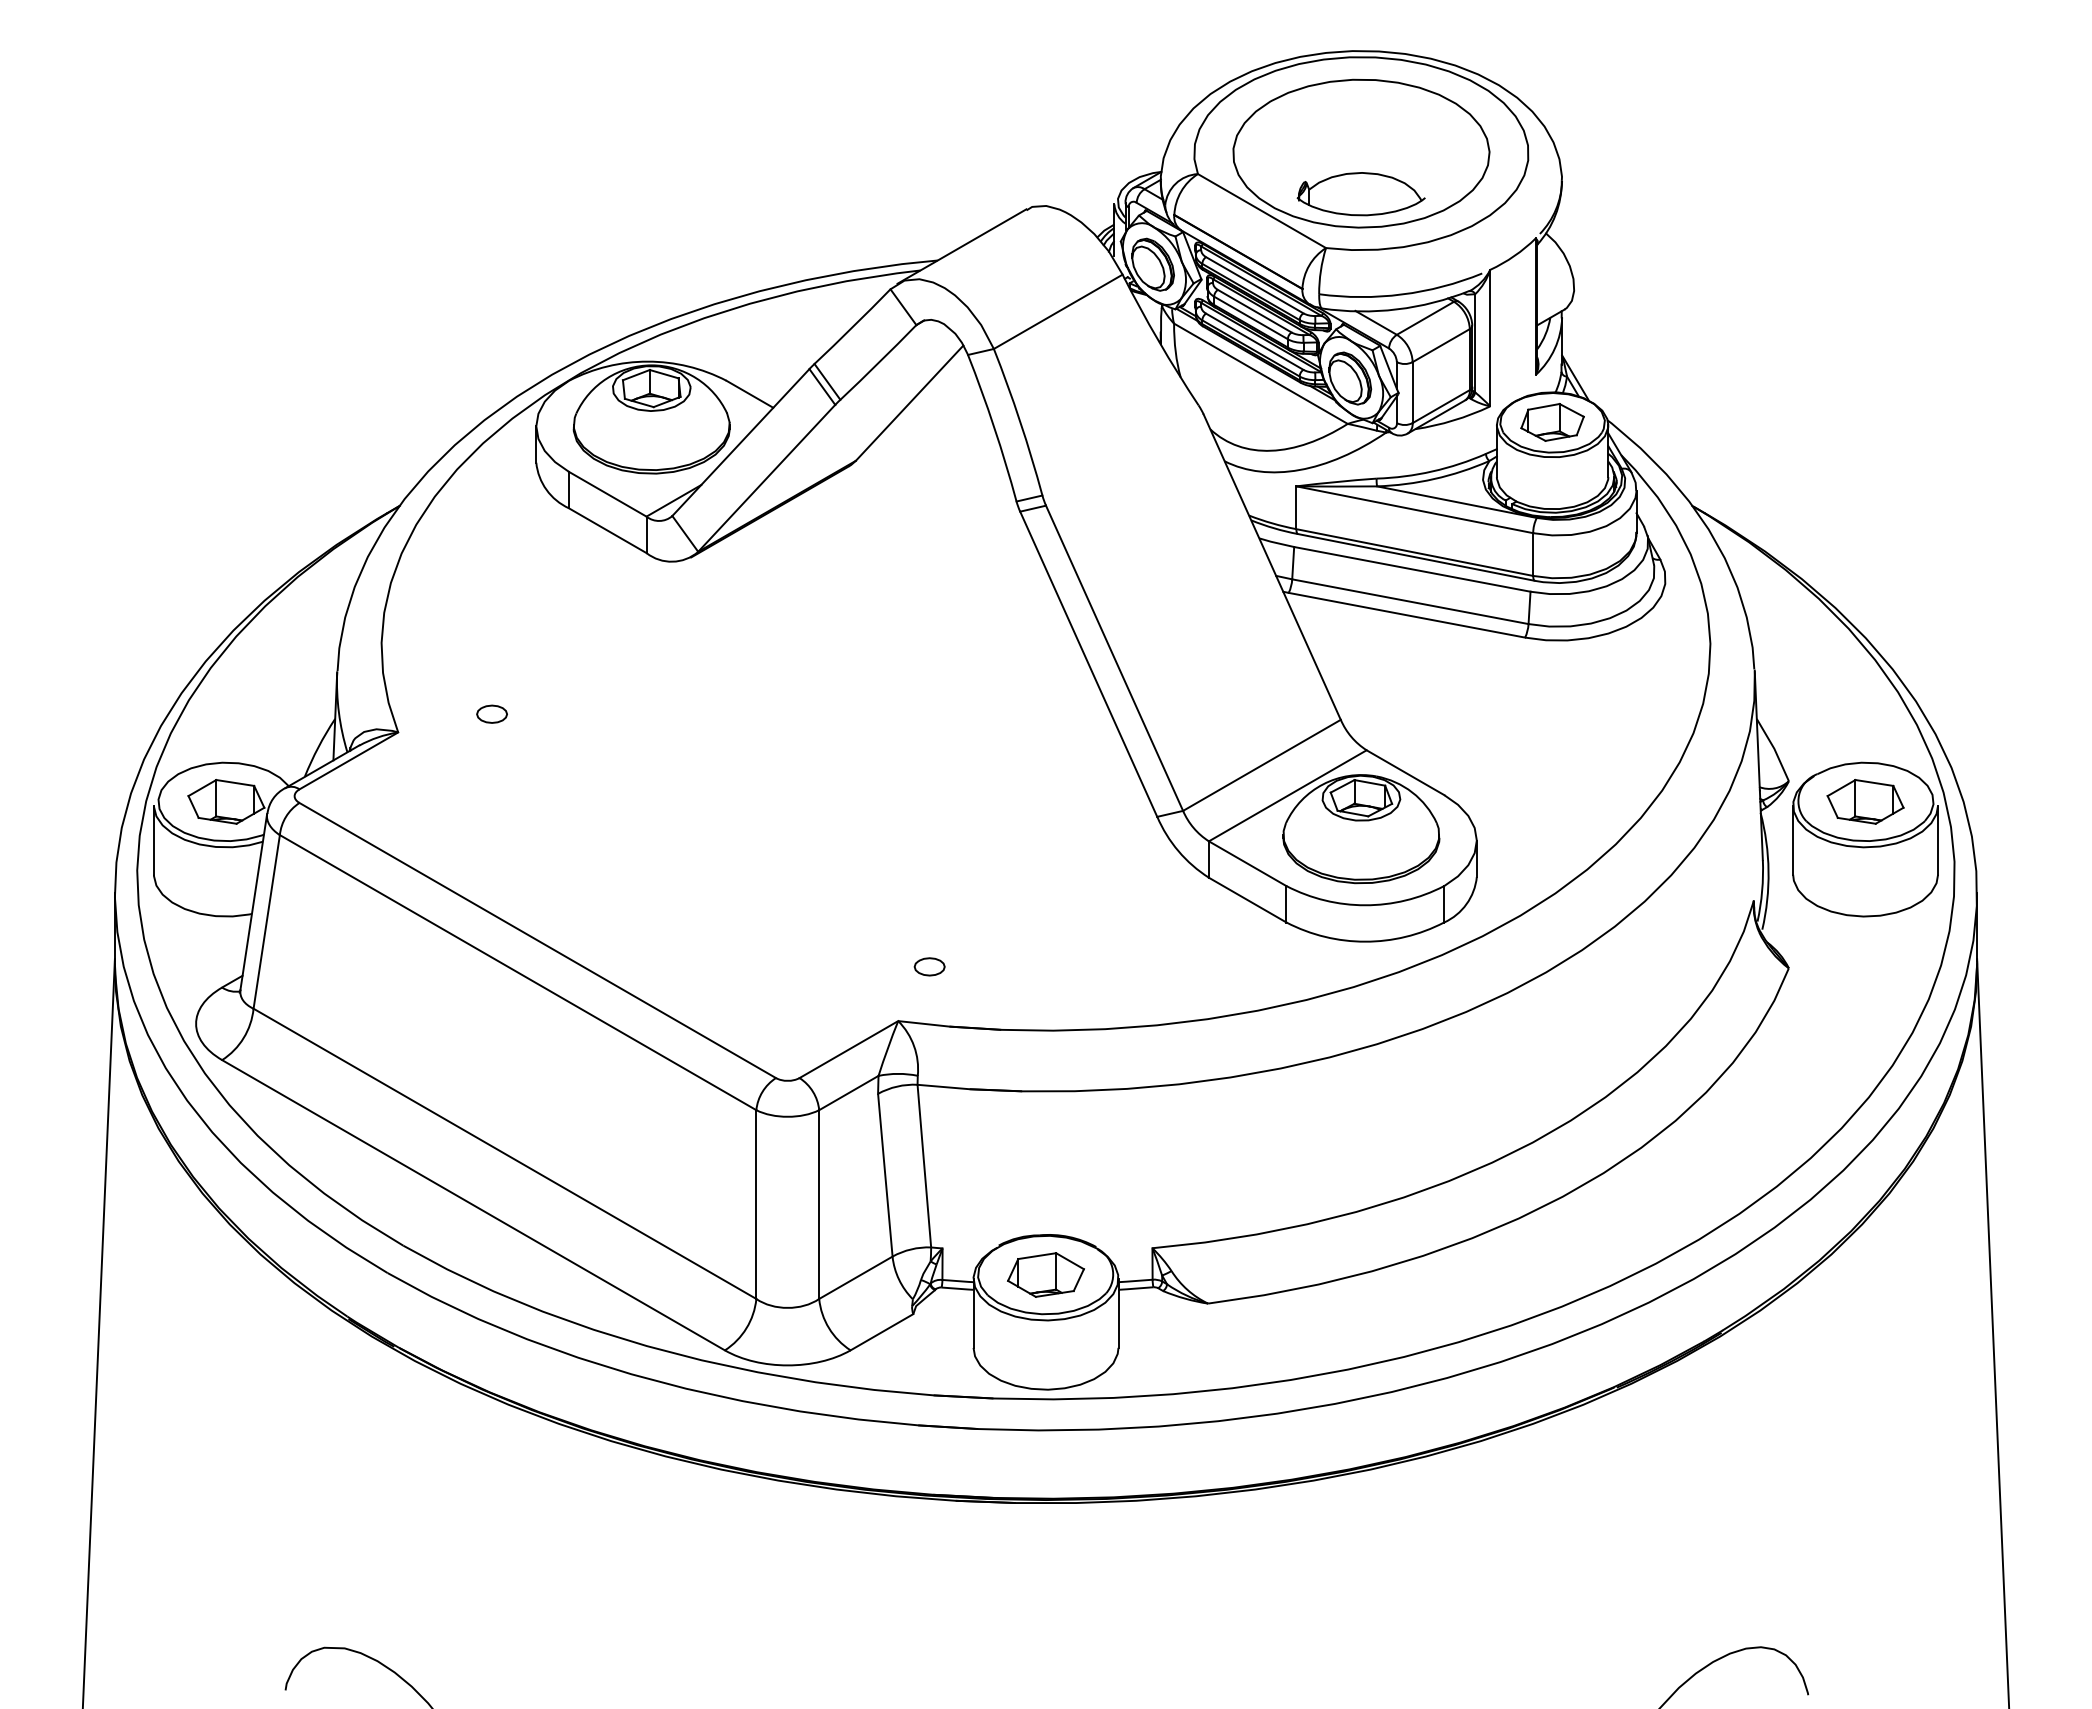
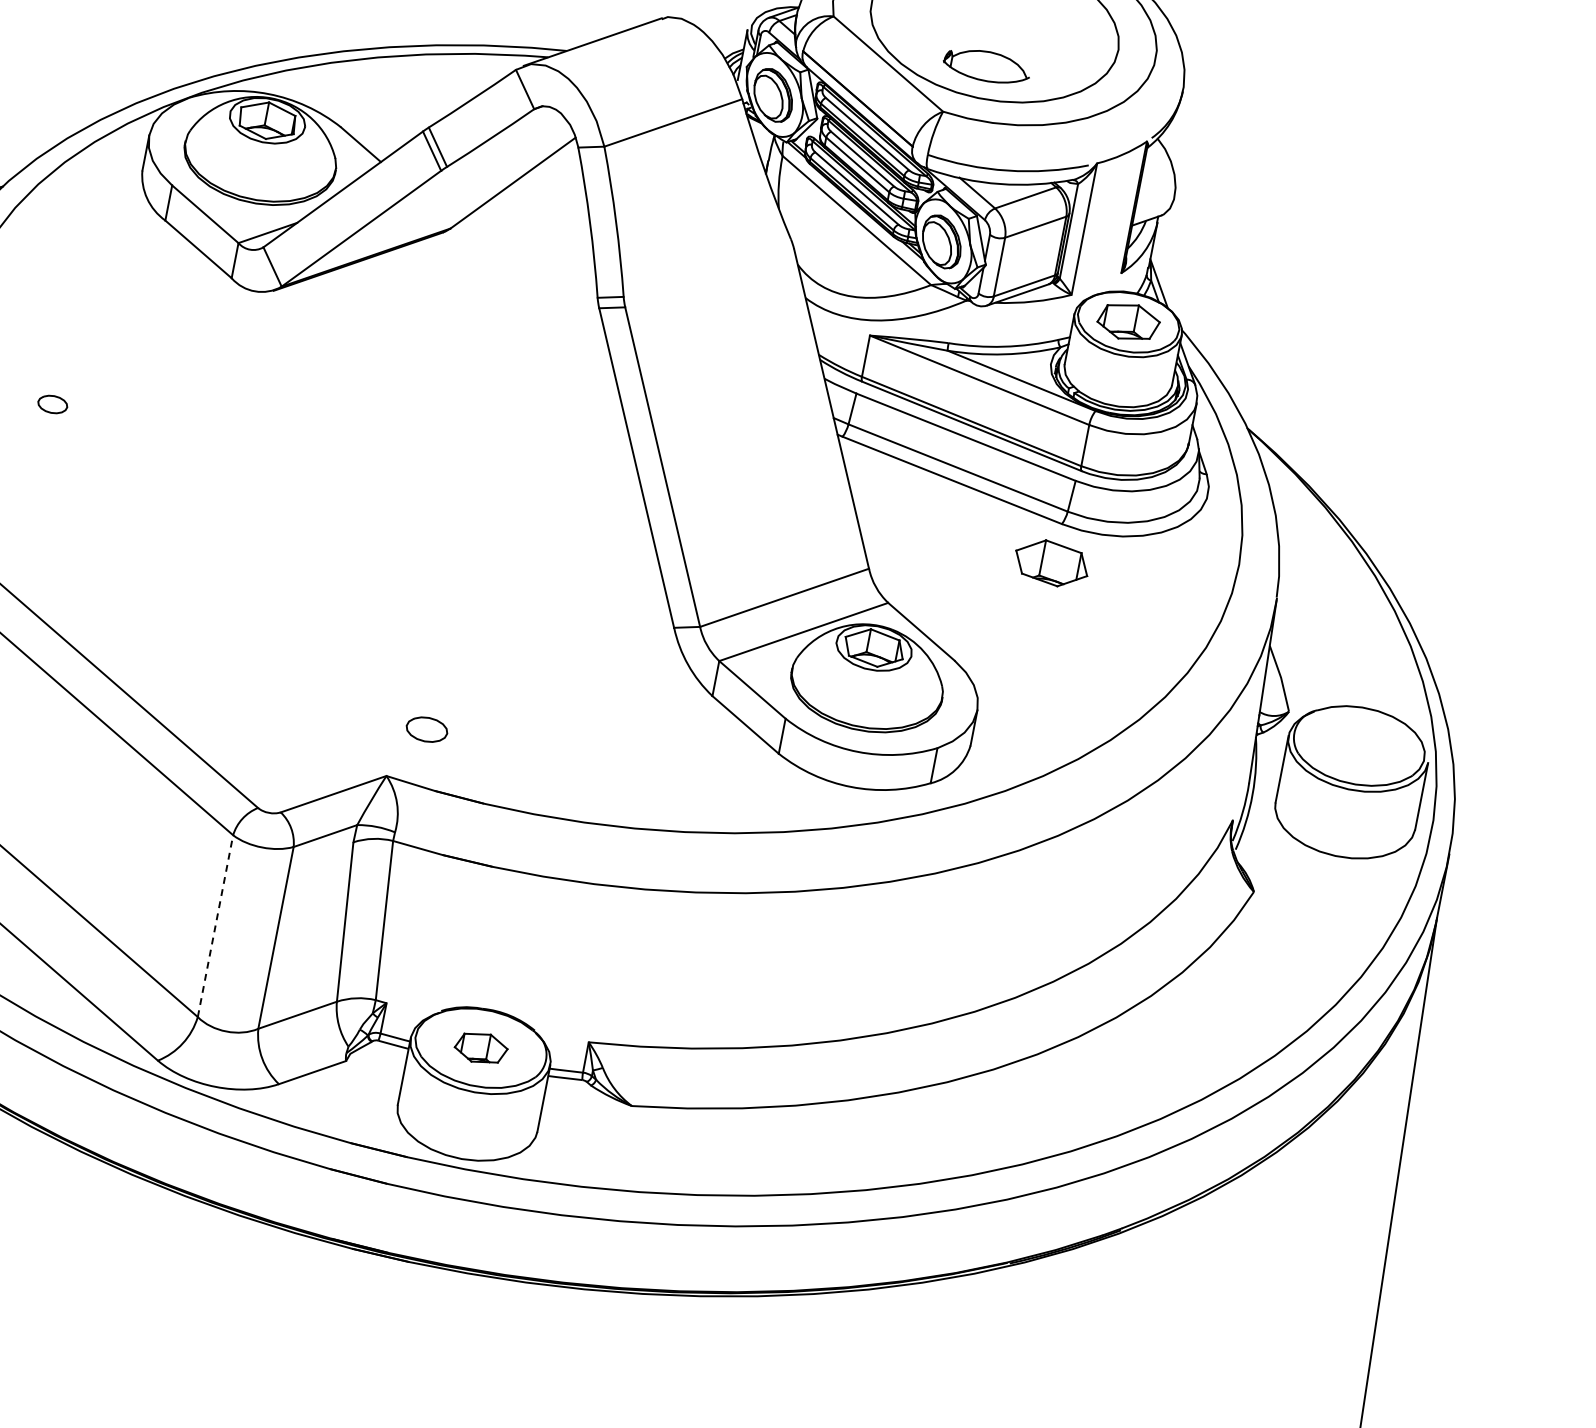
part: (1360, 194) -> (986, 66), size x0.7
part: (1865, 801) -> (1051, 562), moved
part: (929, 966) -> (426, 729), size x1.4
line: (756, 1204) -> (215, 926), solid -> dashed
part: (1045, 1274) -> (480, 1047), size x0.7

